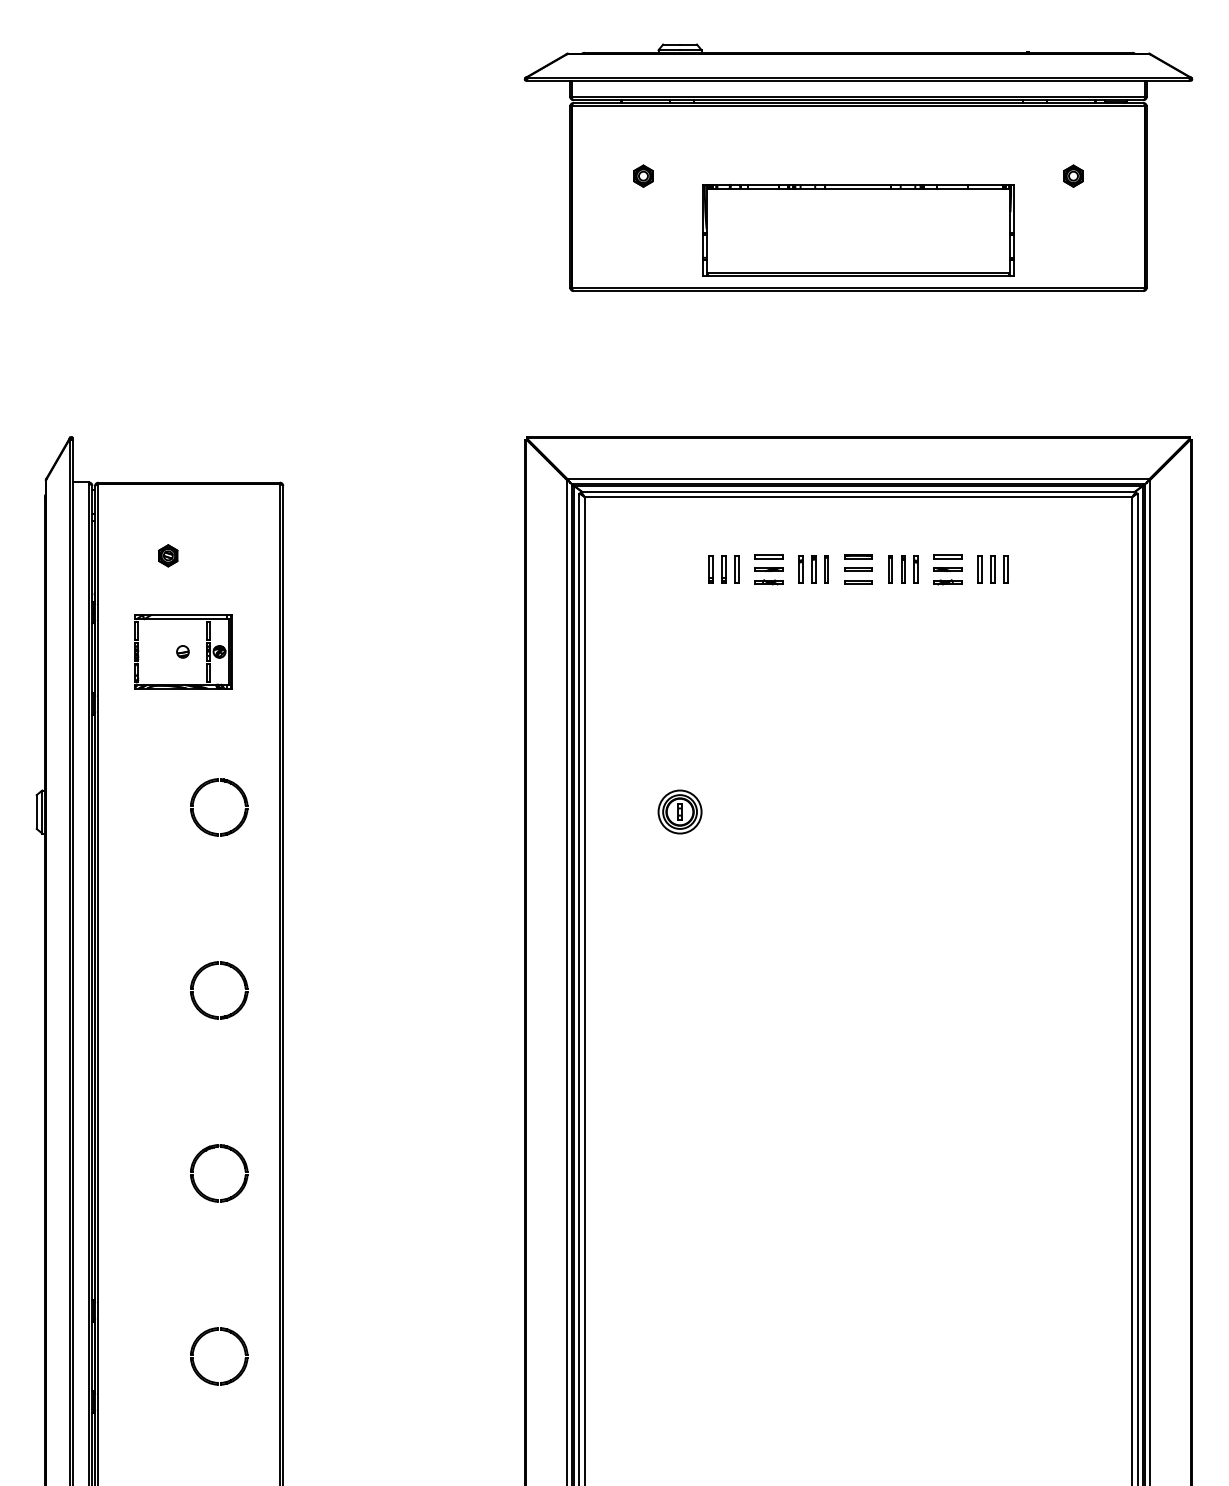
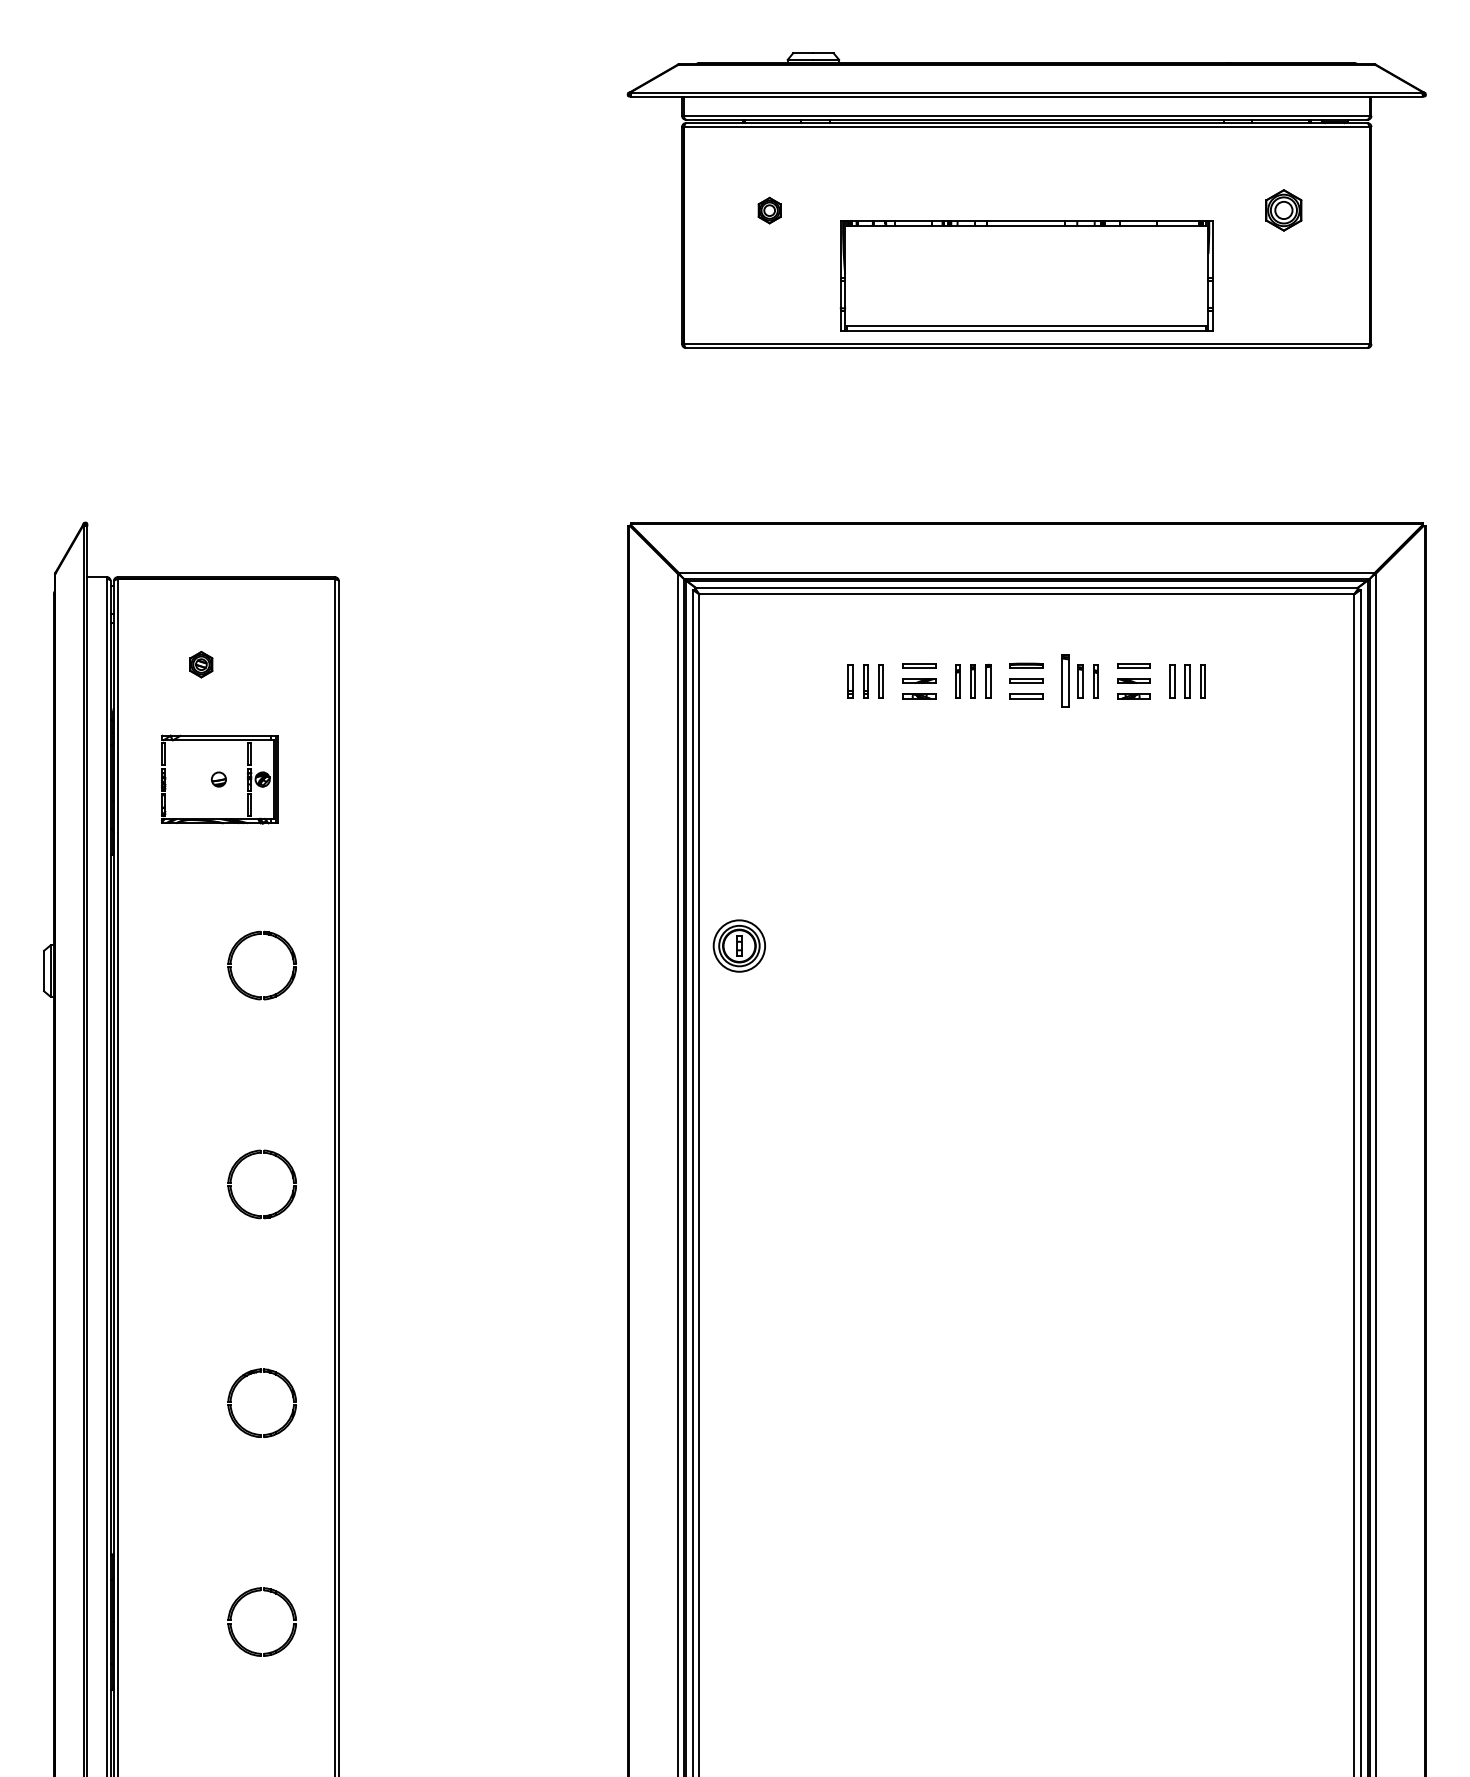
part: (1073, 176) -> (1283, 210), size x1.6
part: (890, 569) -> (1064, 680), size x1.6
part: (679, 811) -> (738, 945), moved

